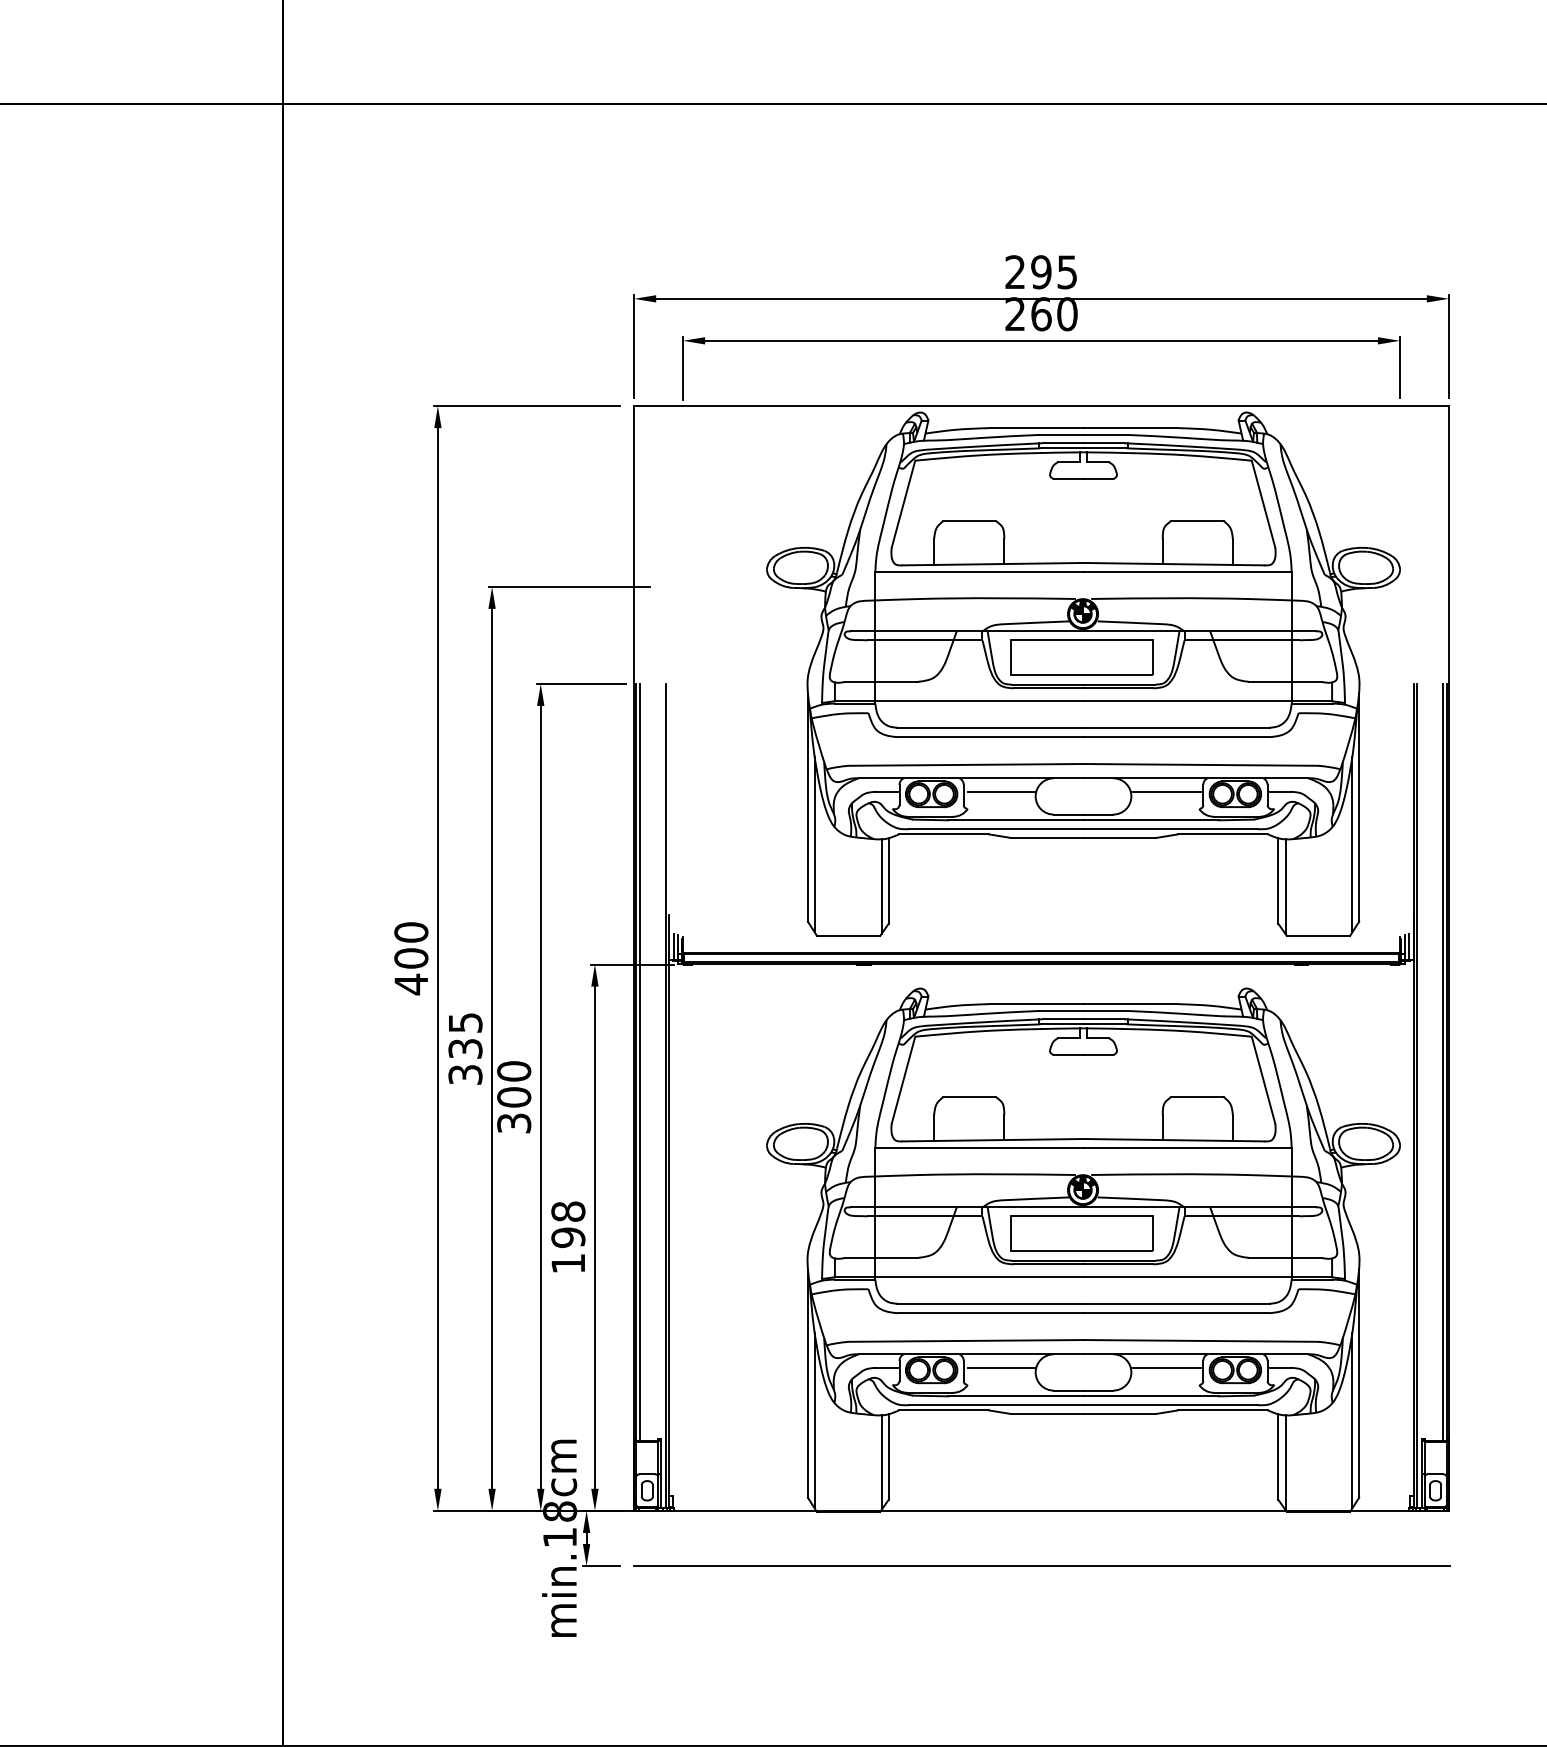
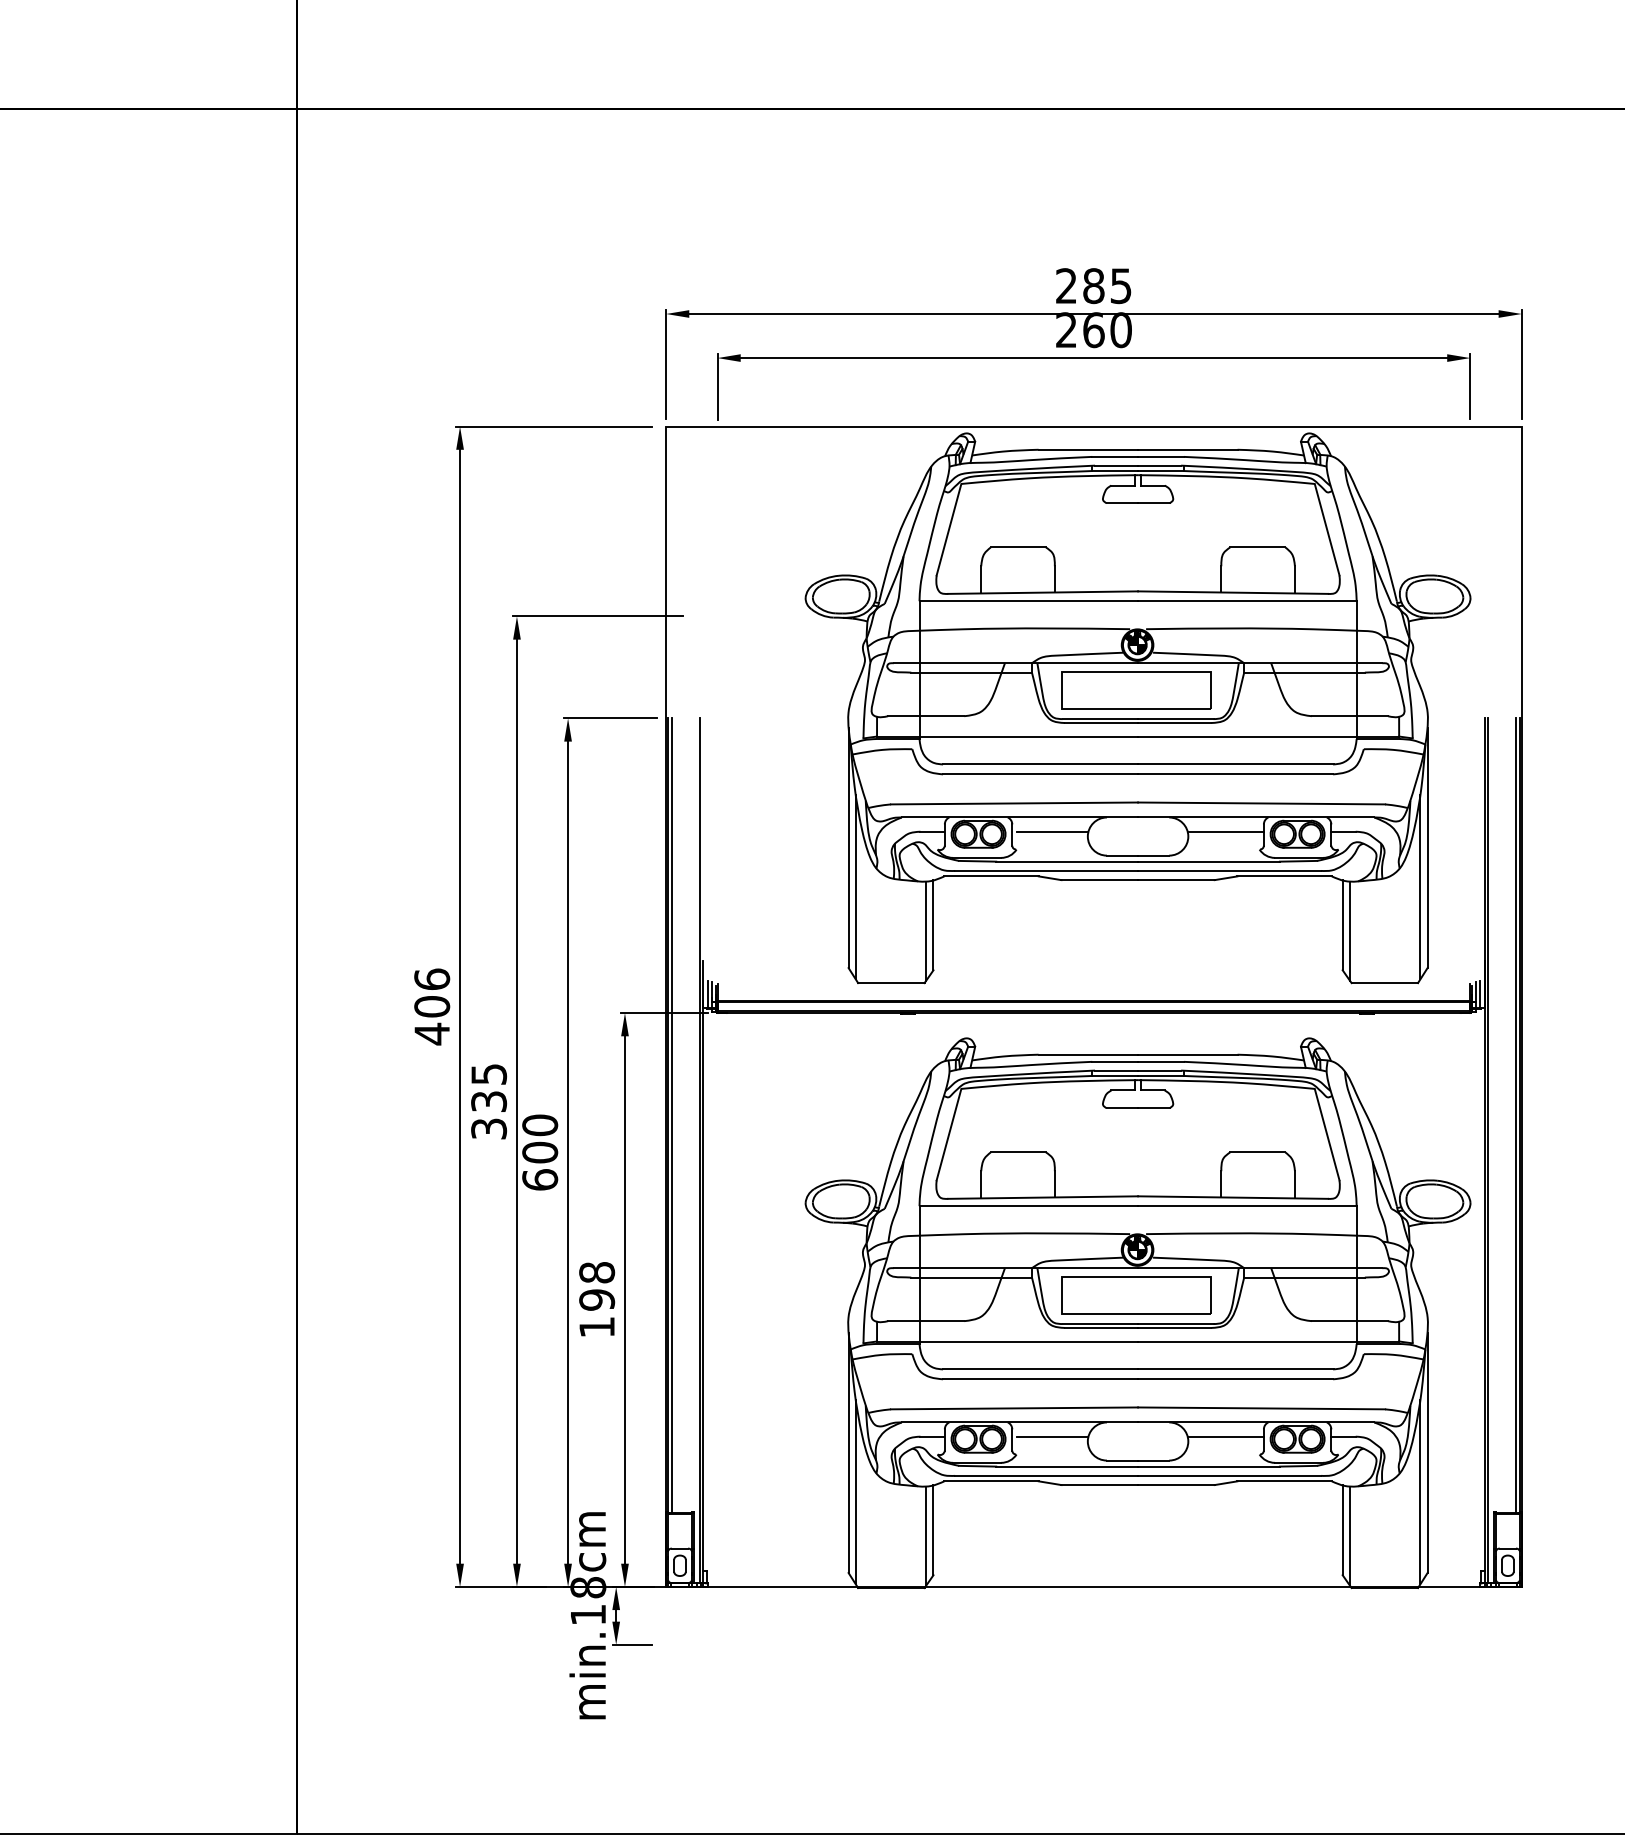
text: (1041, 272) -> (1093, 286), 295 -> 285
text: (411, 932) -> (432, 979), 400 -> 406
text: (514, 1123) -> (540, 1180), 300 -> 600
line: (1041, 1566) -> (1093, 1645), removed

